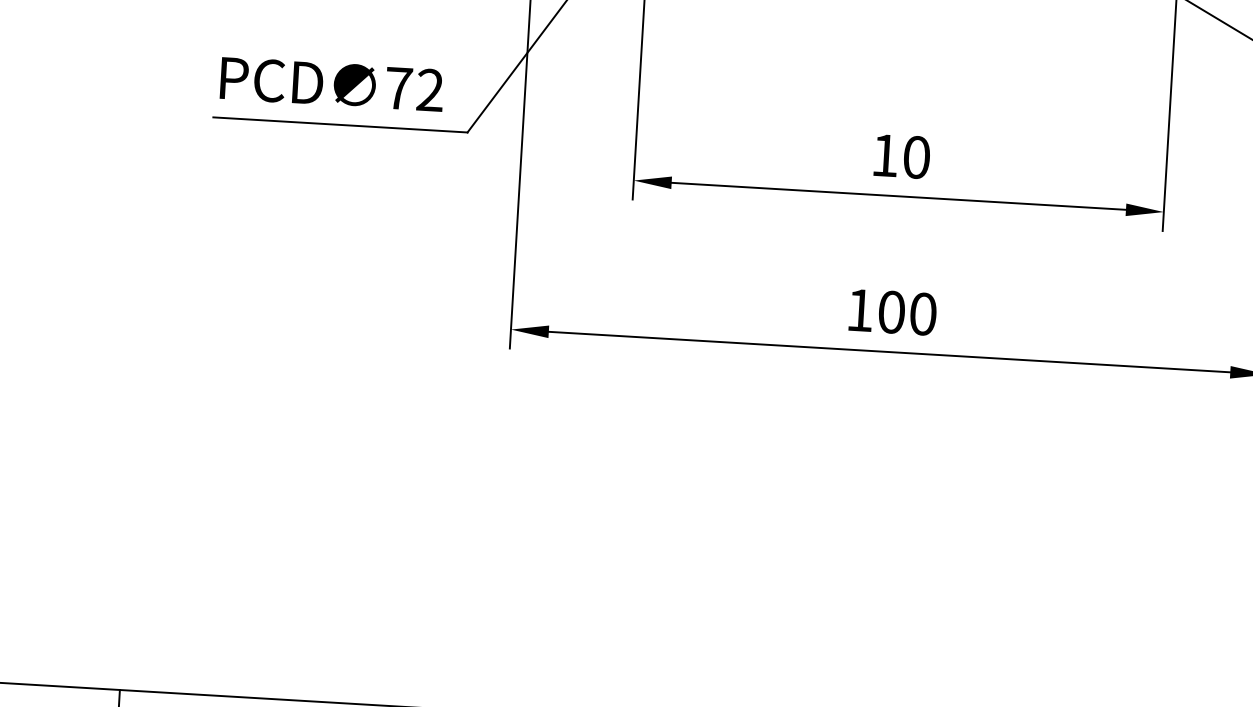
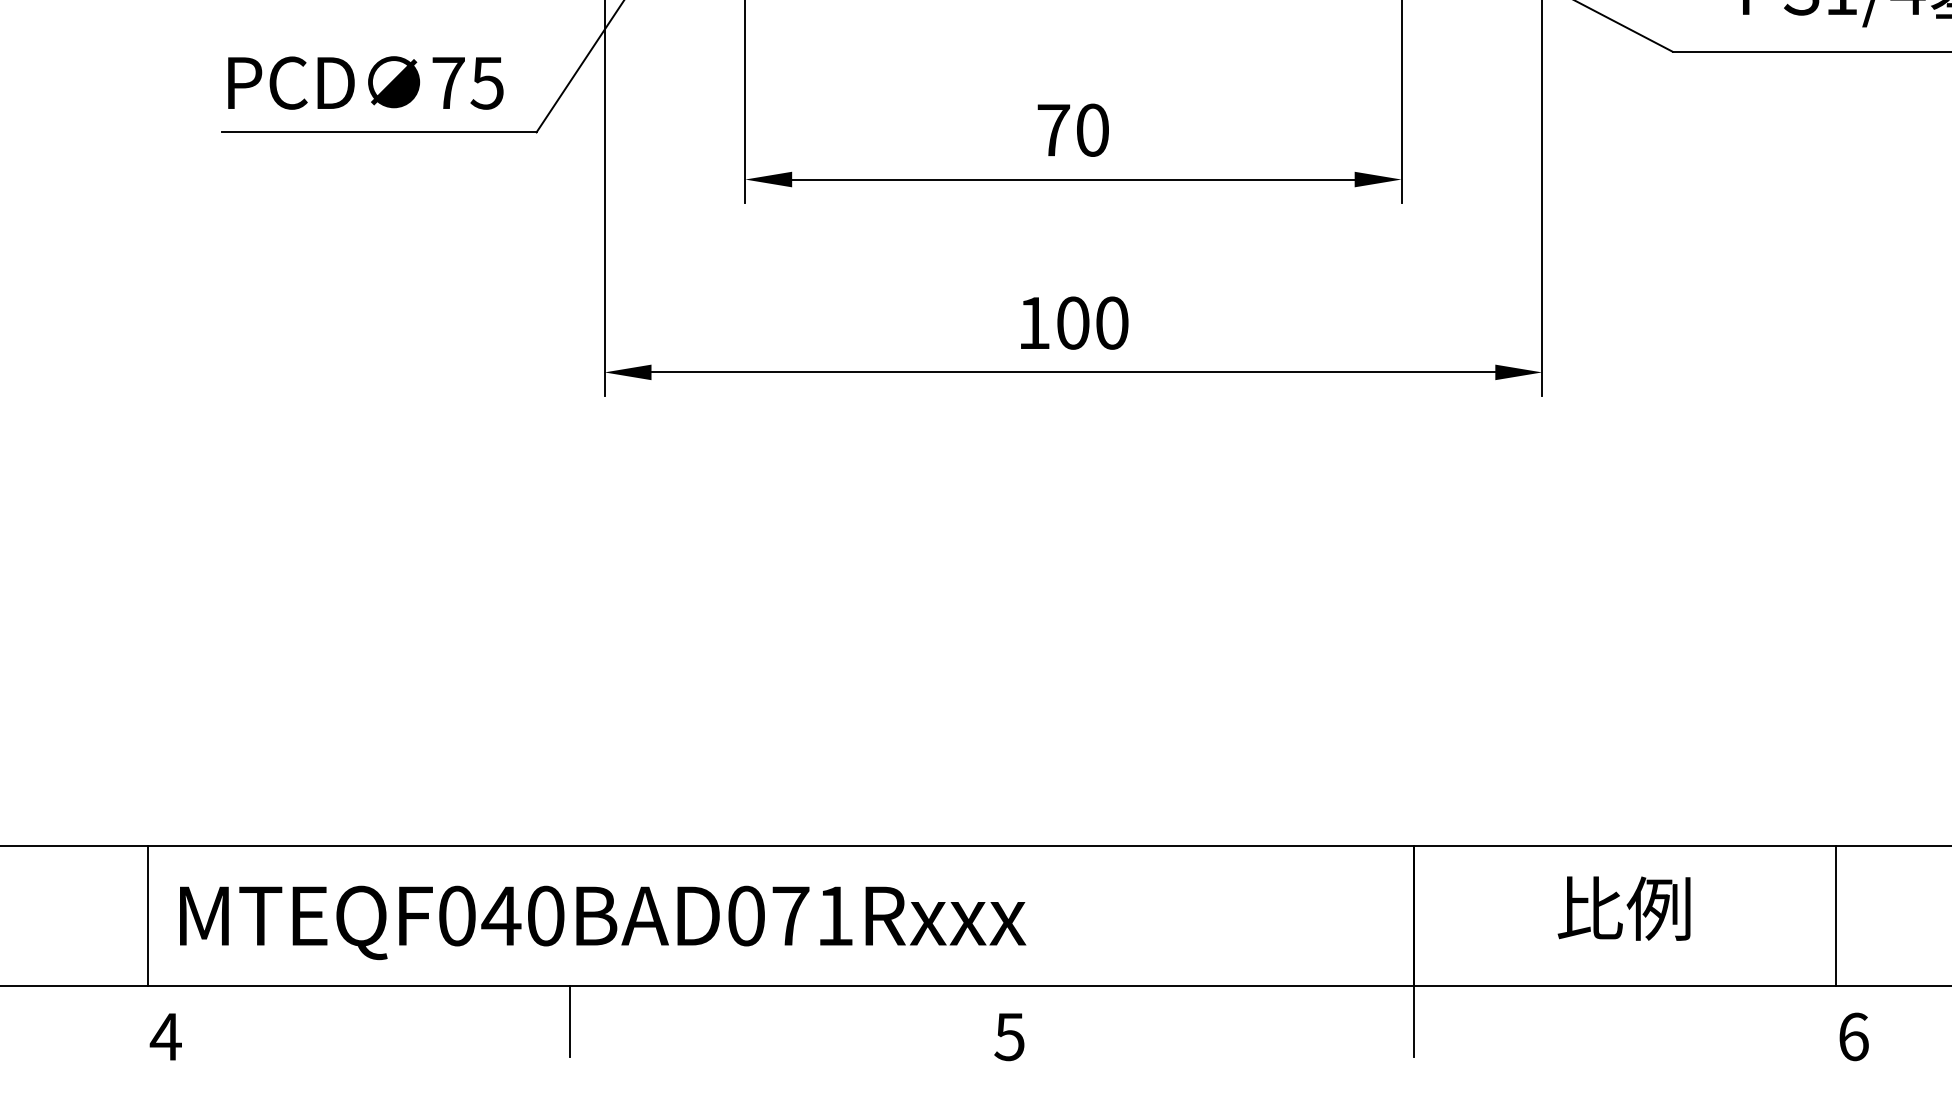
text: (429, 89) -> (486, 82), 72 -> 75
text: (885, 155) -> (1053, 130), 10 -> 70

